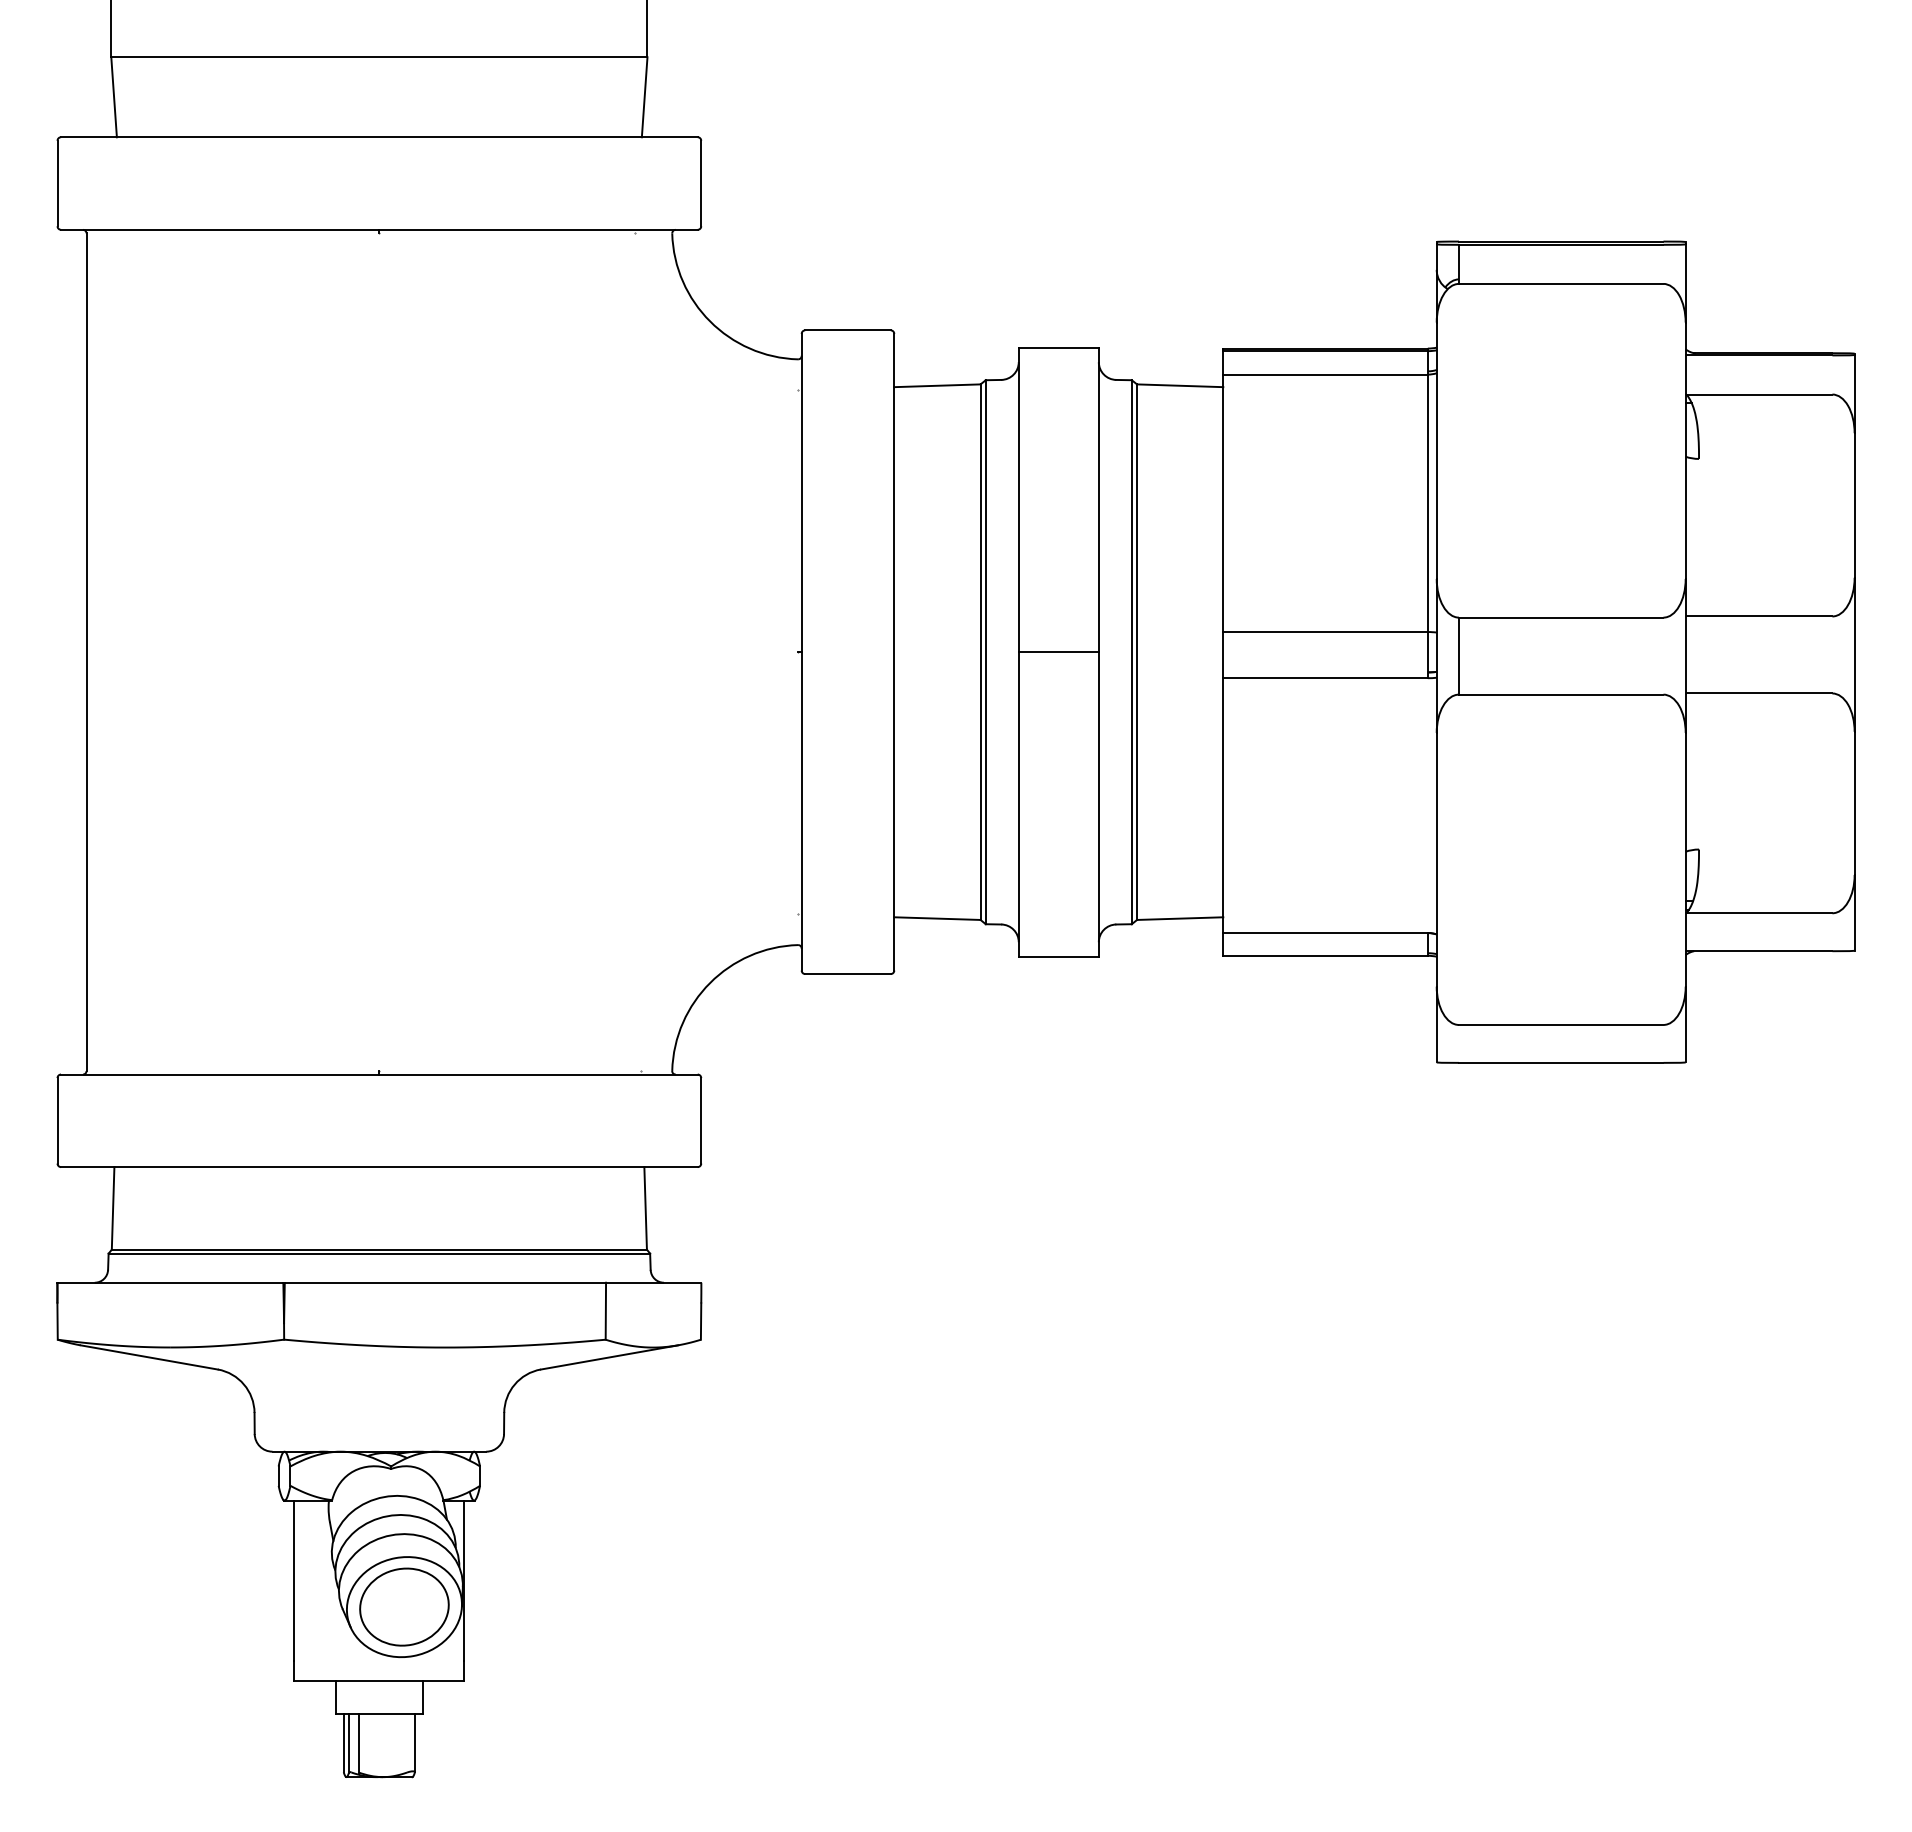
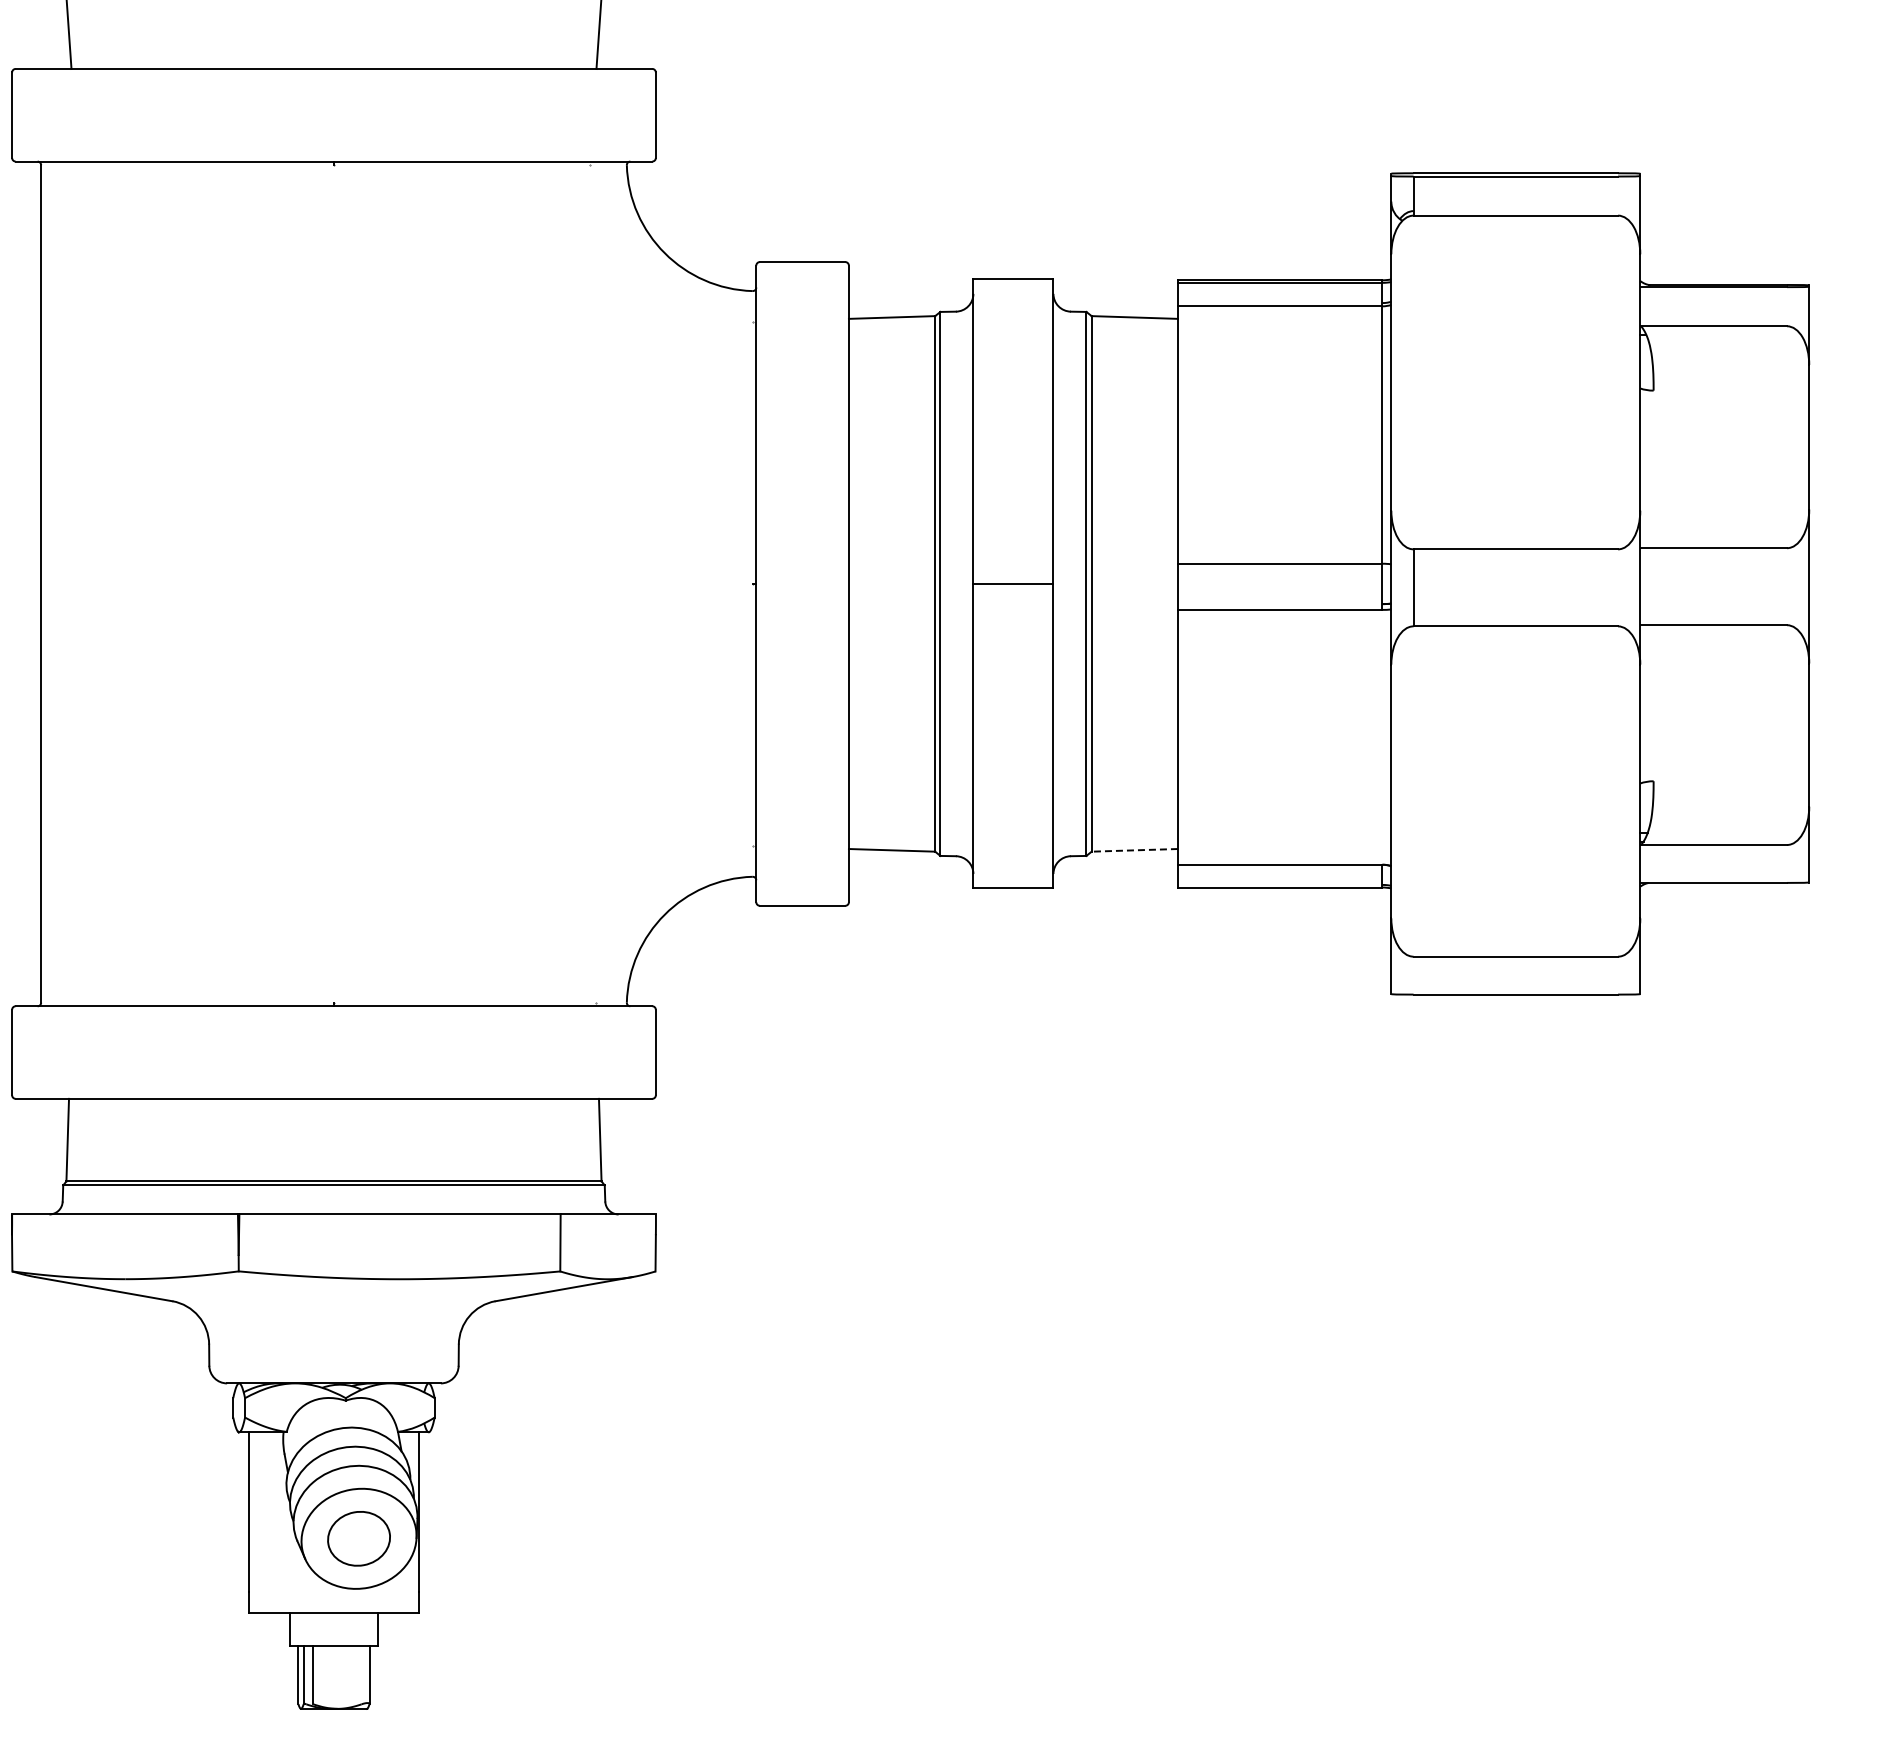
line: (1179, 918) -> (1134, 850), solid -> dashed
part: (404, 1606) -> (359, 1538), size x0.7

